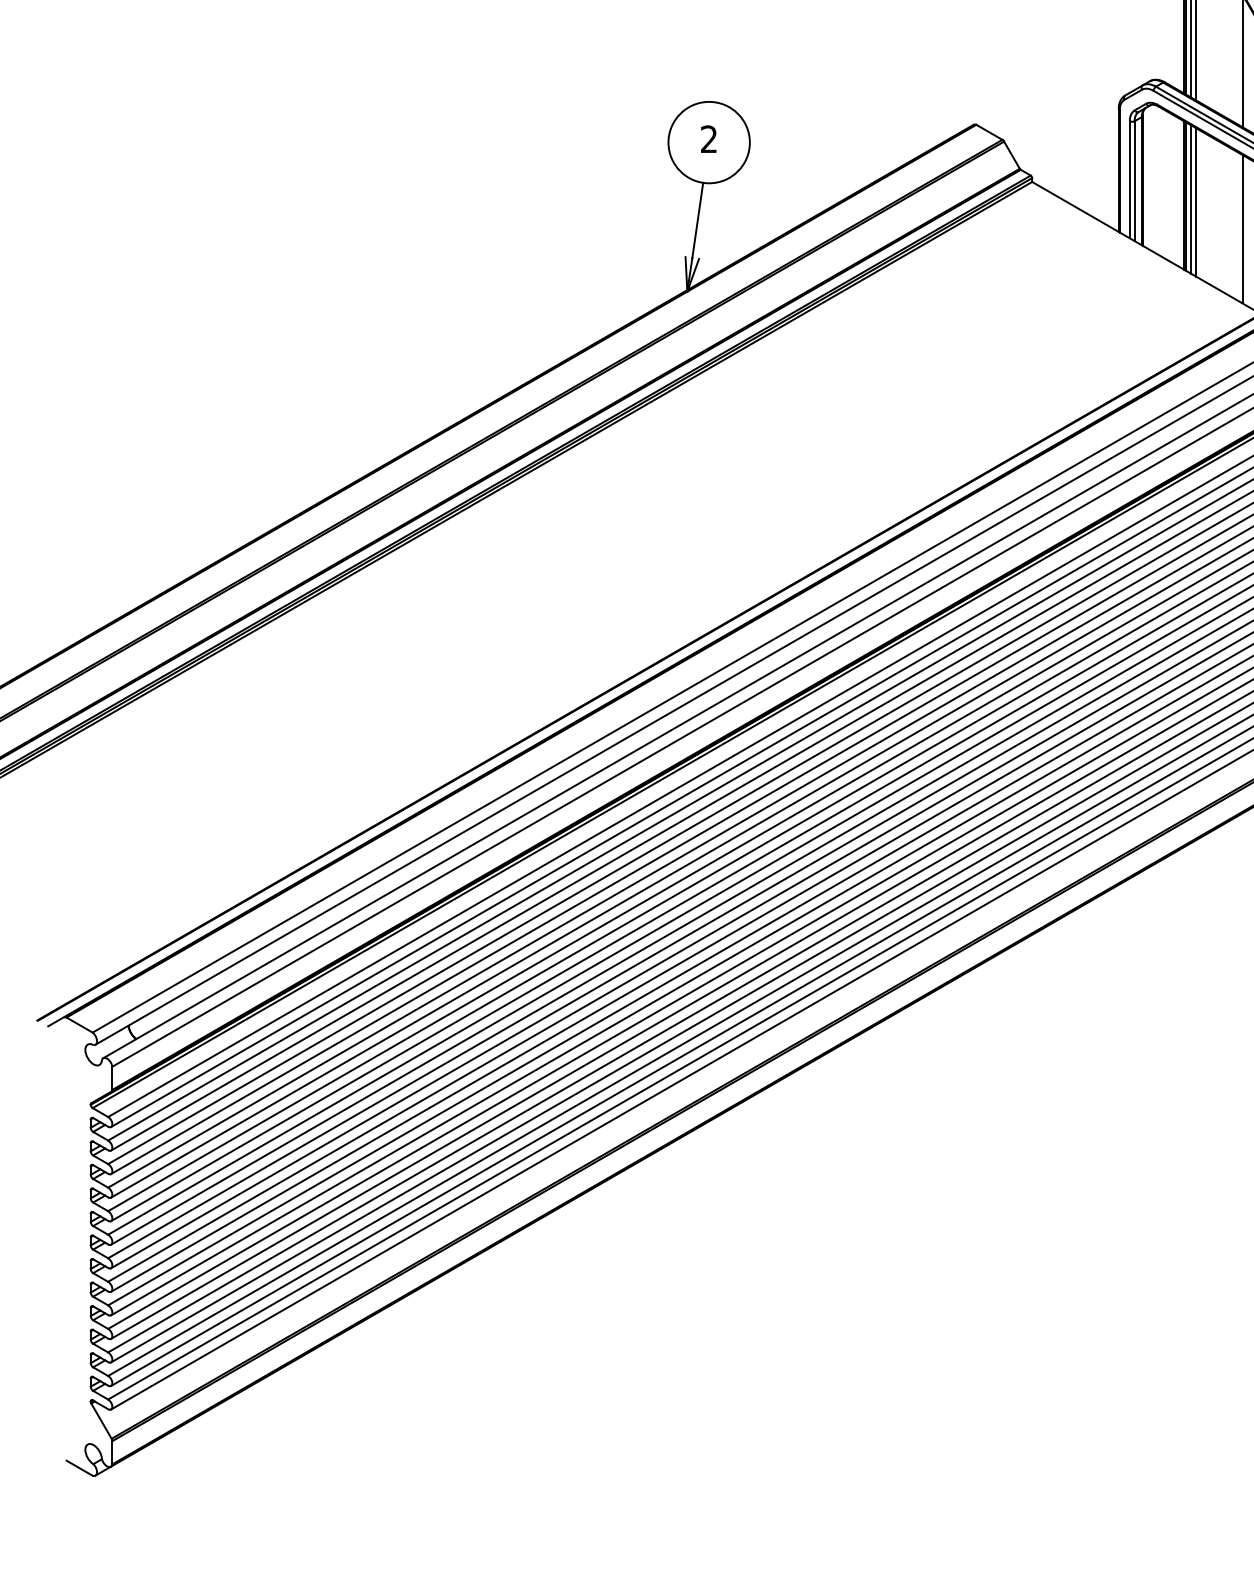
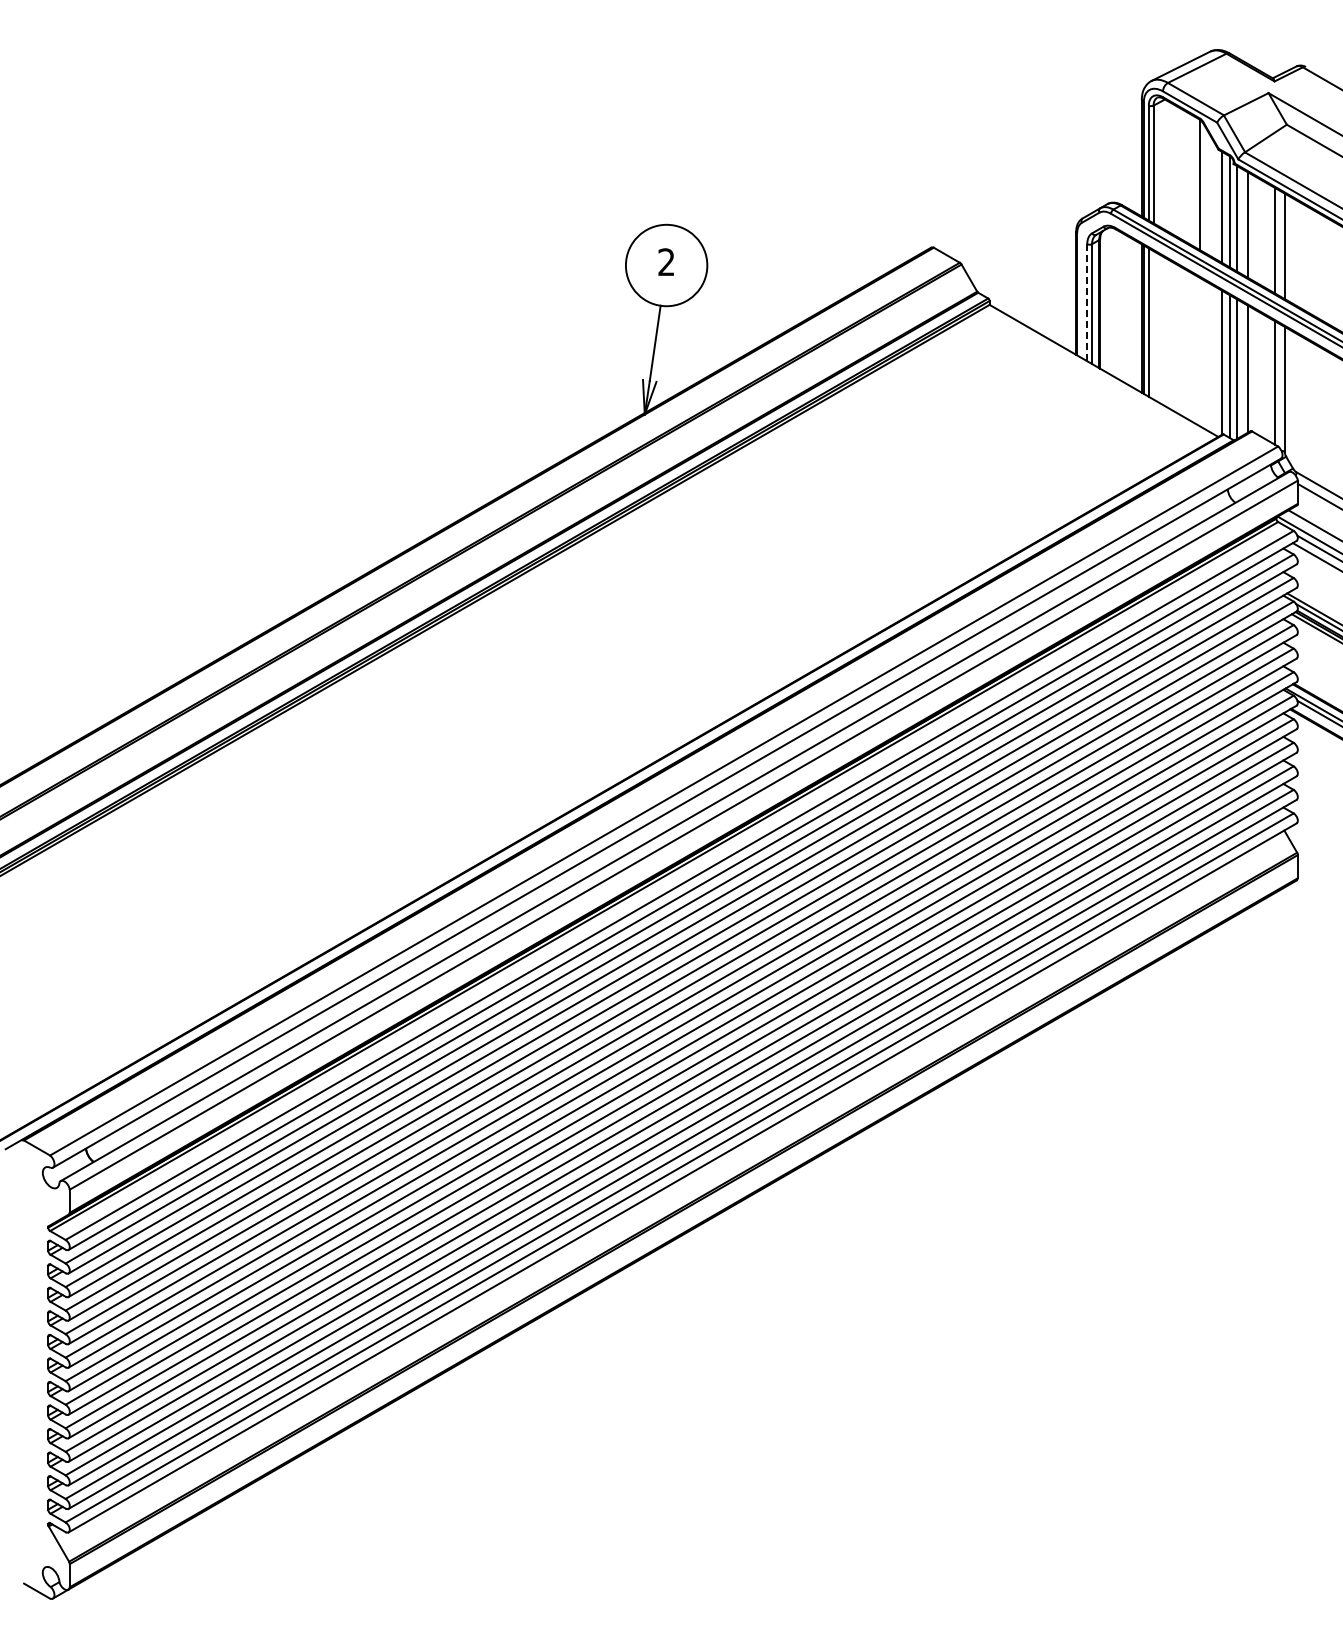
line: (1130, 179) -> (1087, 302), solid -> dashed
line: (1196, 202) -> (1153, 325), removed
line: (1242, 228) -> (1199, 351), removed

